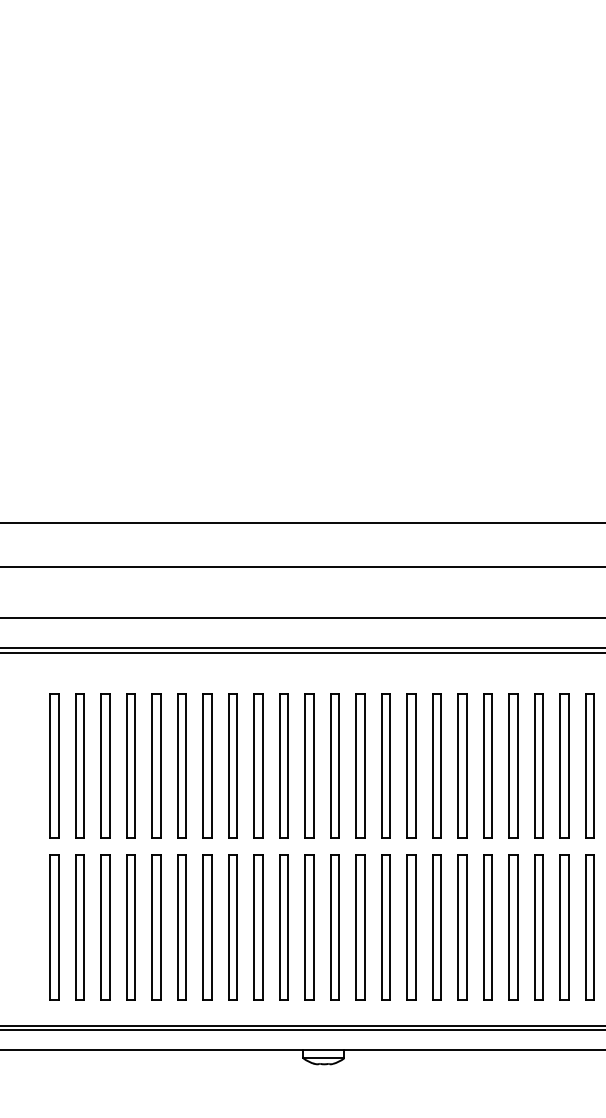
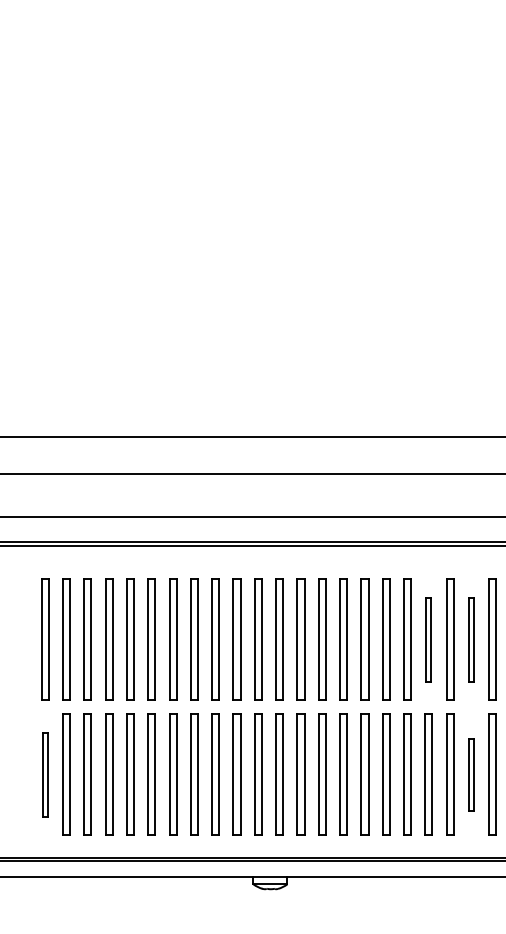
part: (513, 765) -> (428, 639), size x0.7
part: (564, 765) -> (471, 639), size x0.7
part: (54, 927) -> (45, 774), size x0.7
part: (564, 927) -> (471, 774), size x0.6

